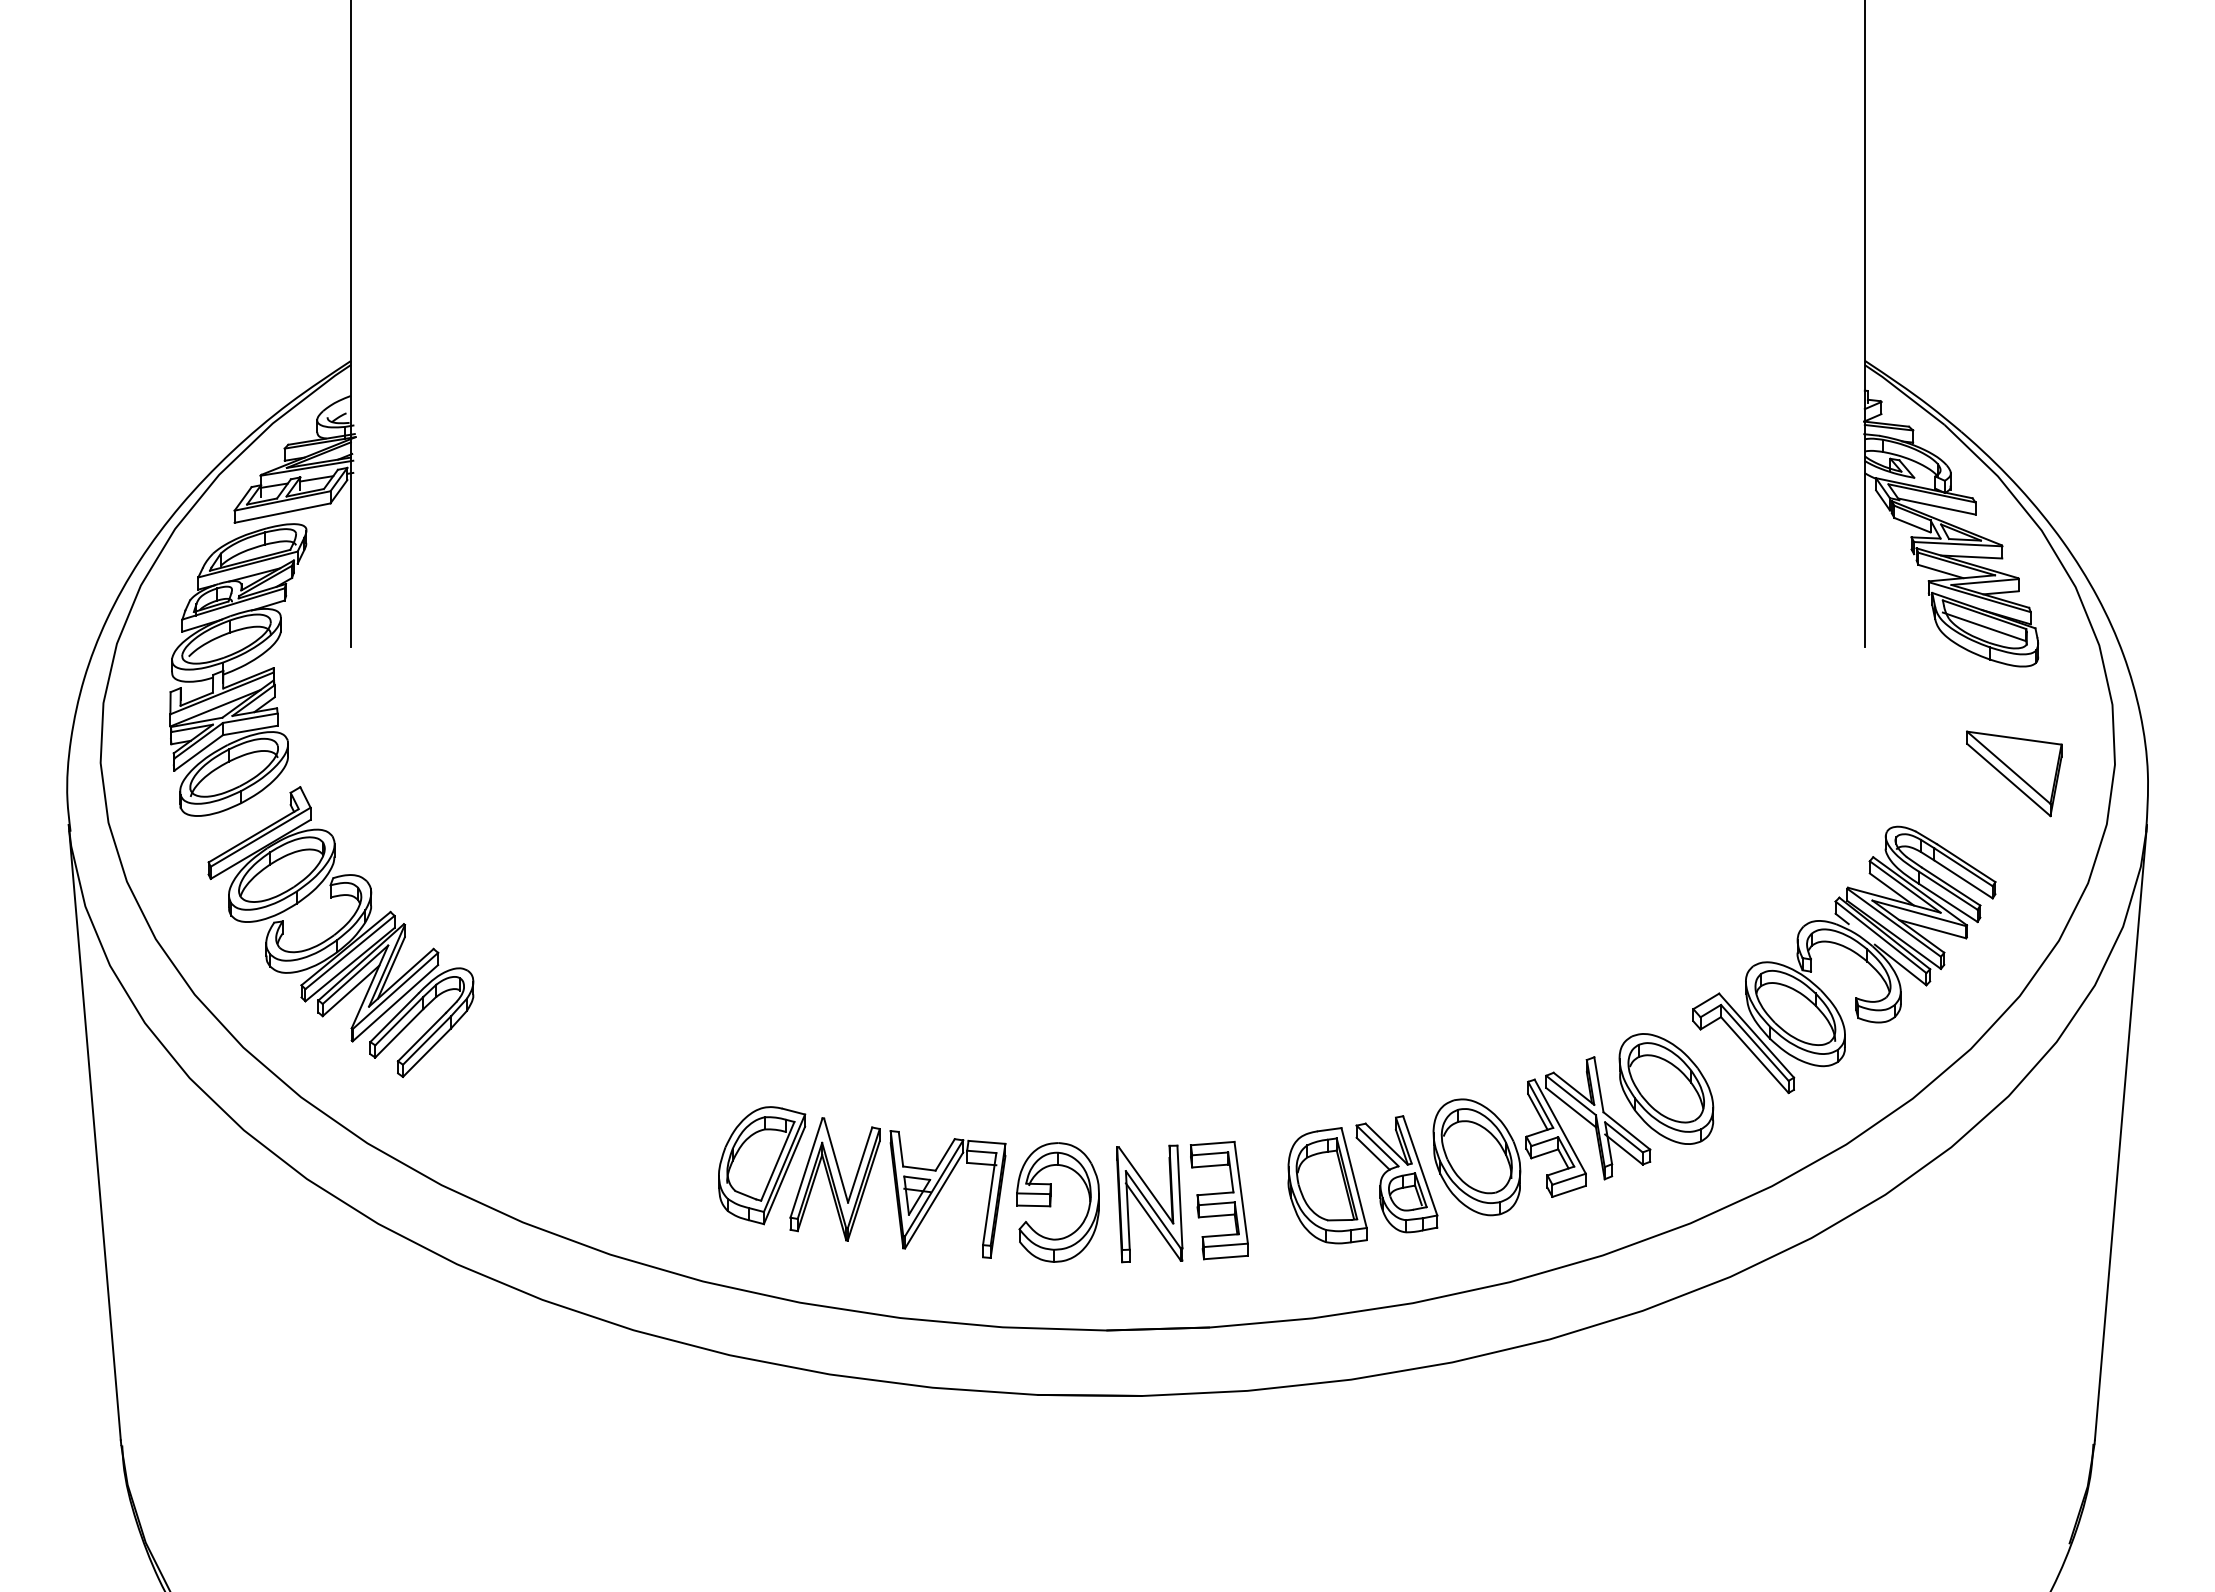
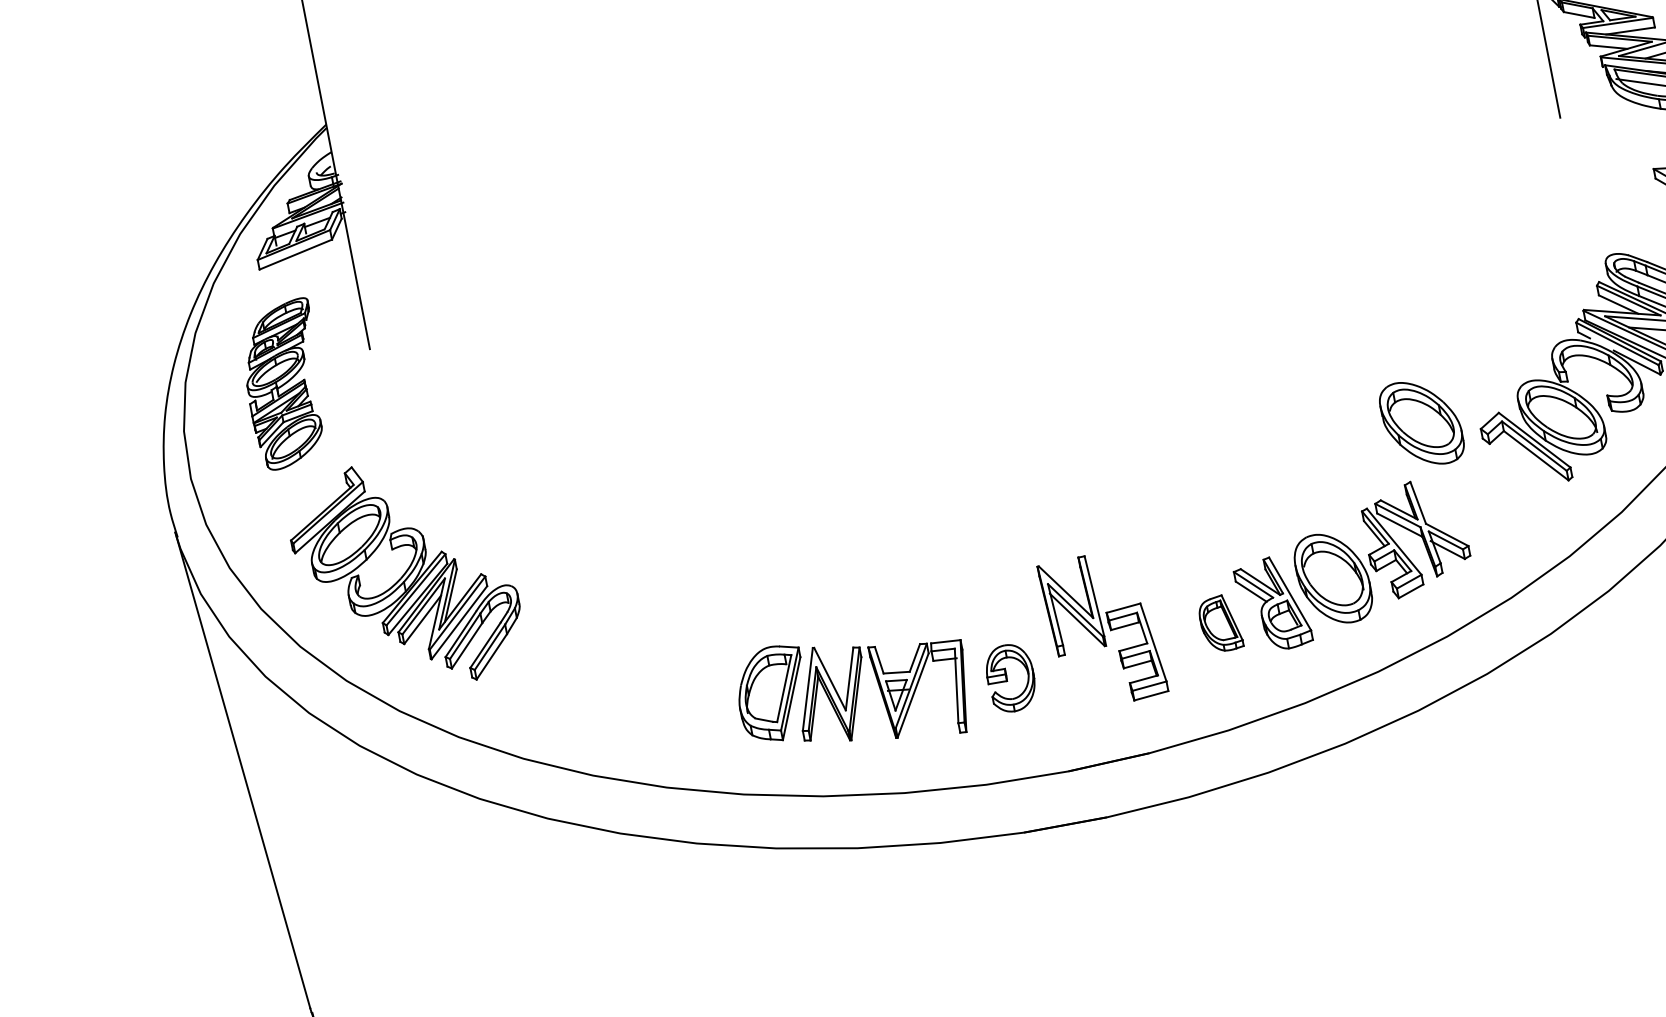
part: (238, 669) -> (285, 384), size x0.7
part: (1666, 1088) -> (1421, 422), moved
part: (1327, 1185) -> (1220, 623), size x0.6
part: (1057, 1202) -> (1010, 678), size x0.7
part: (1149, 1203) -> (1071, 605), moved

